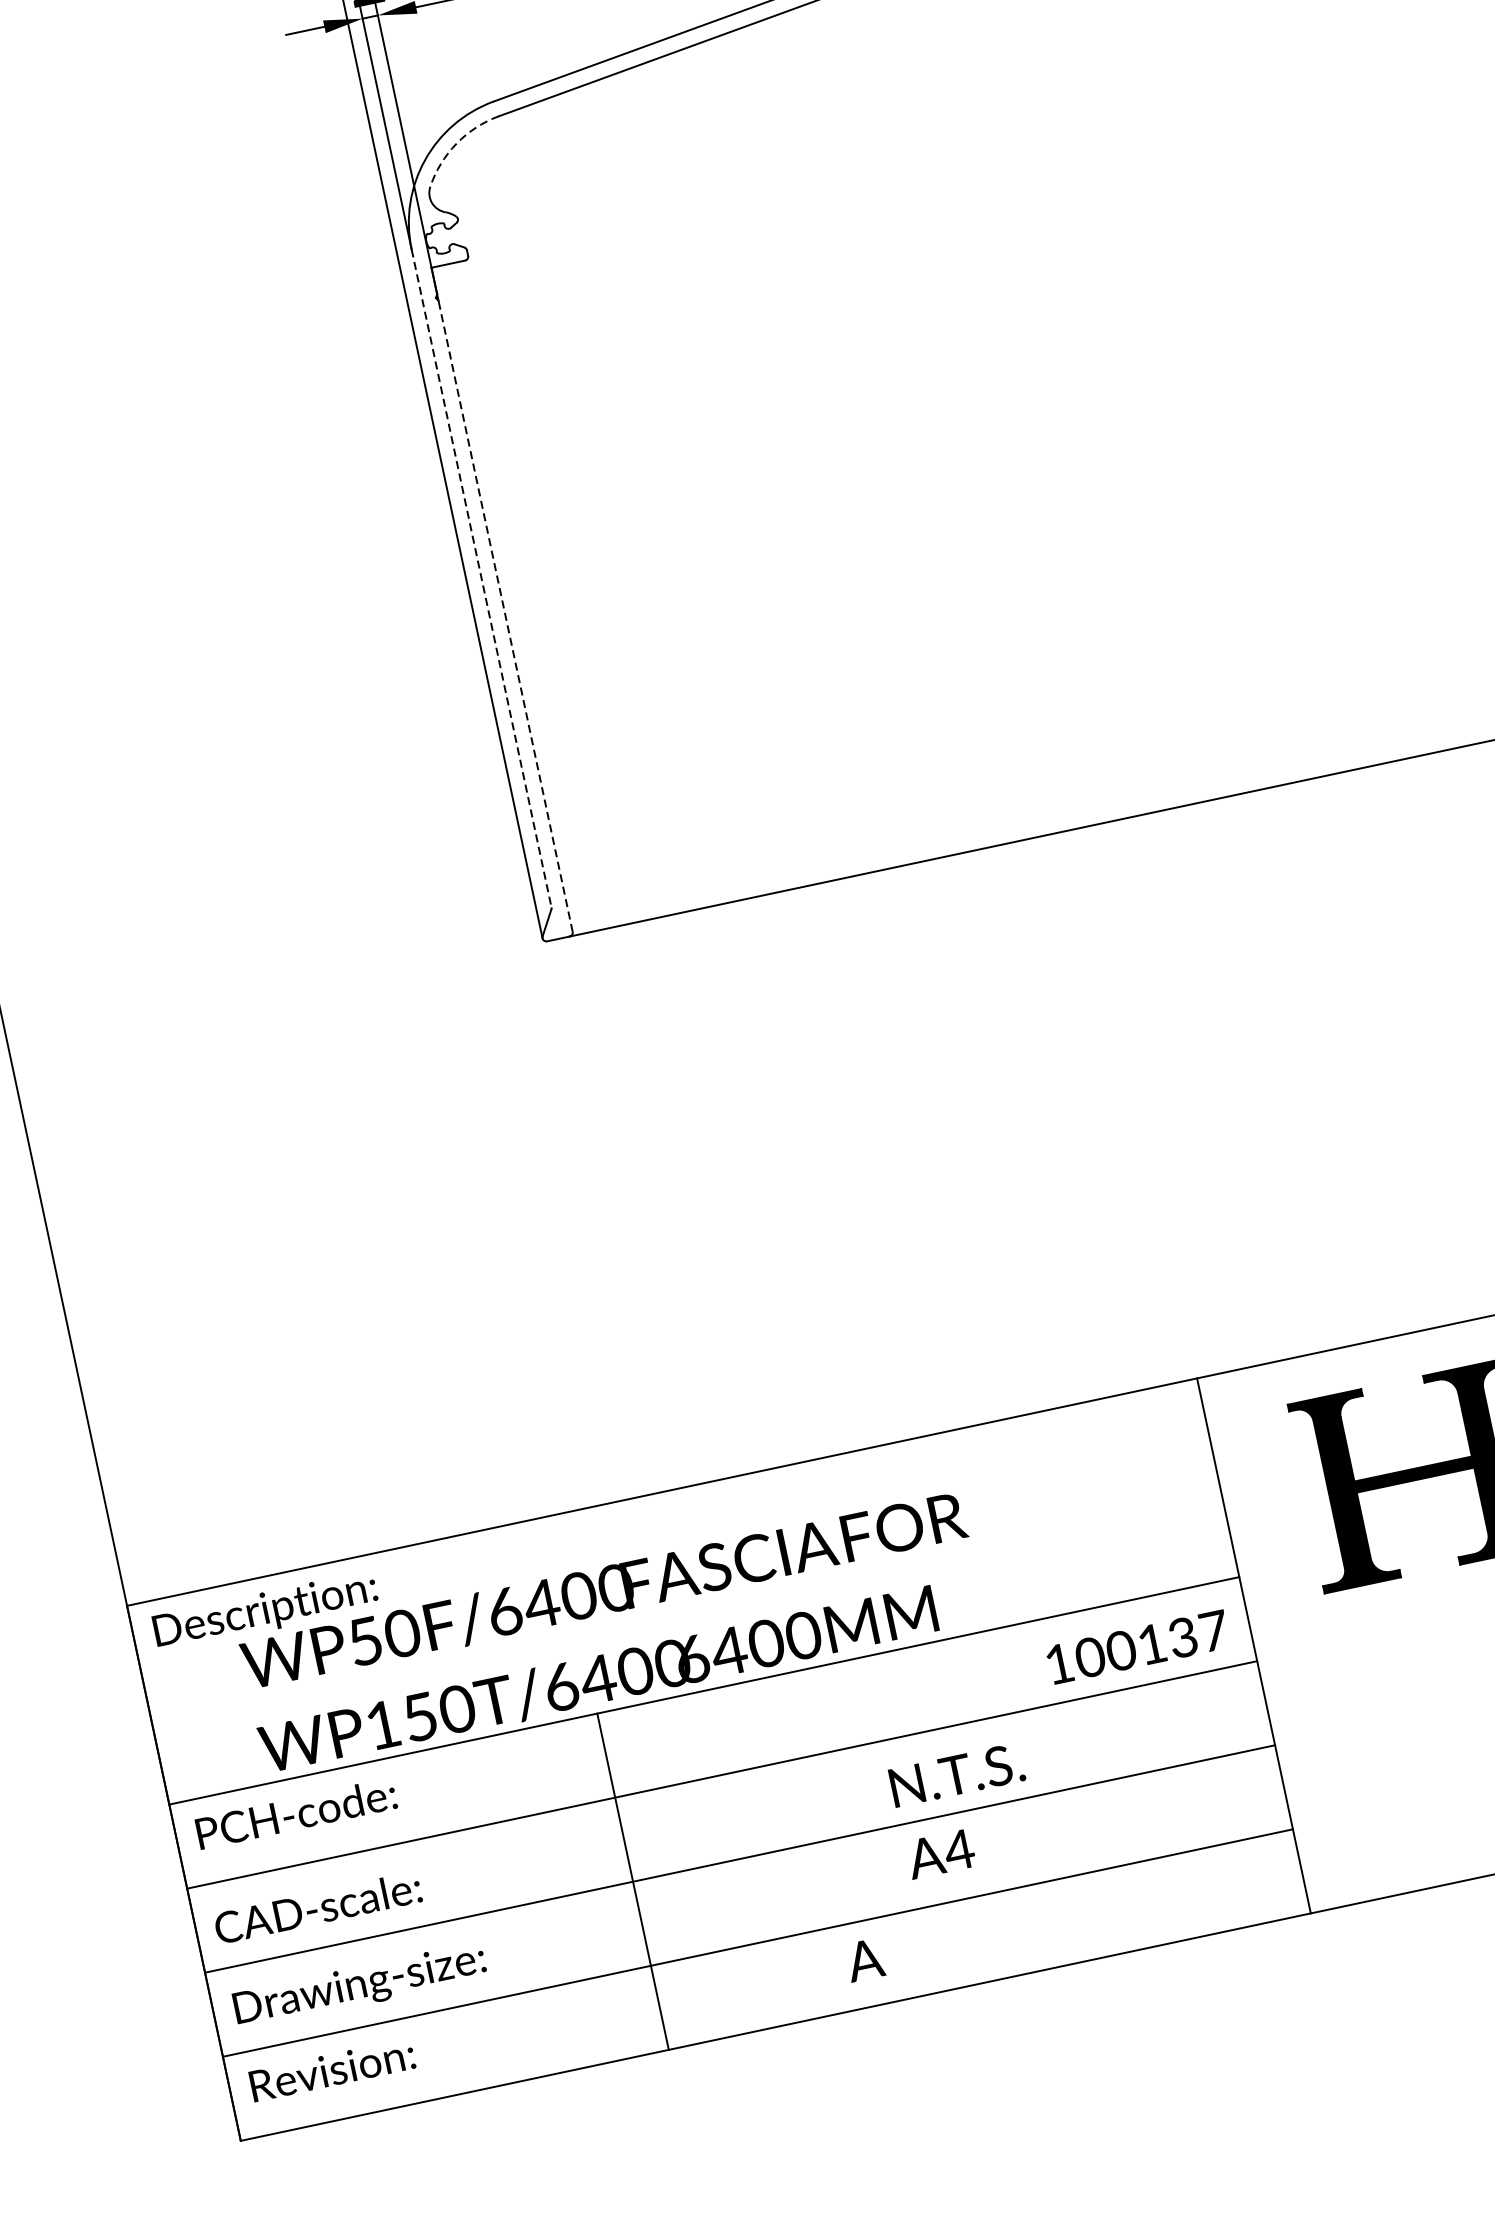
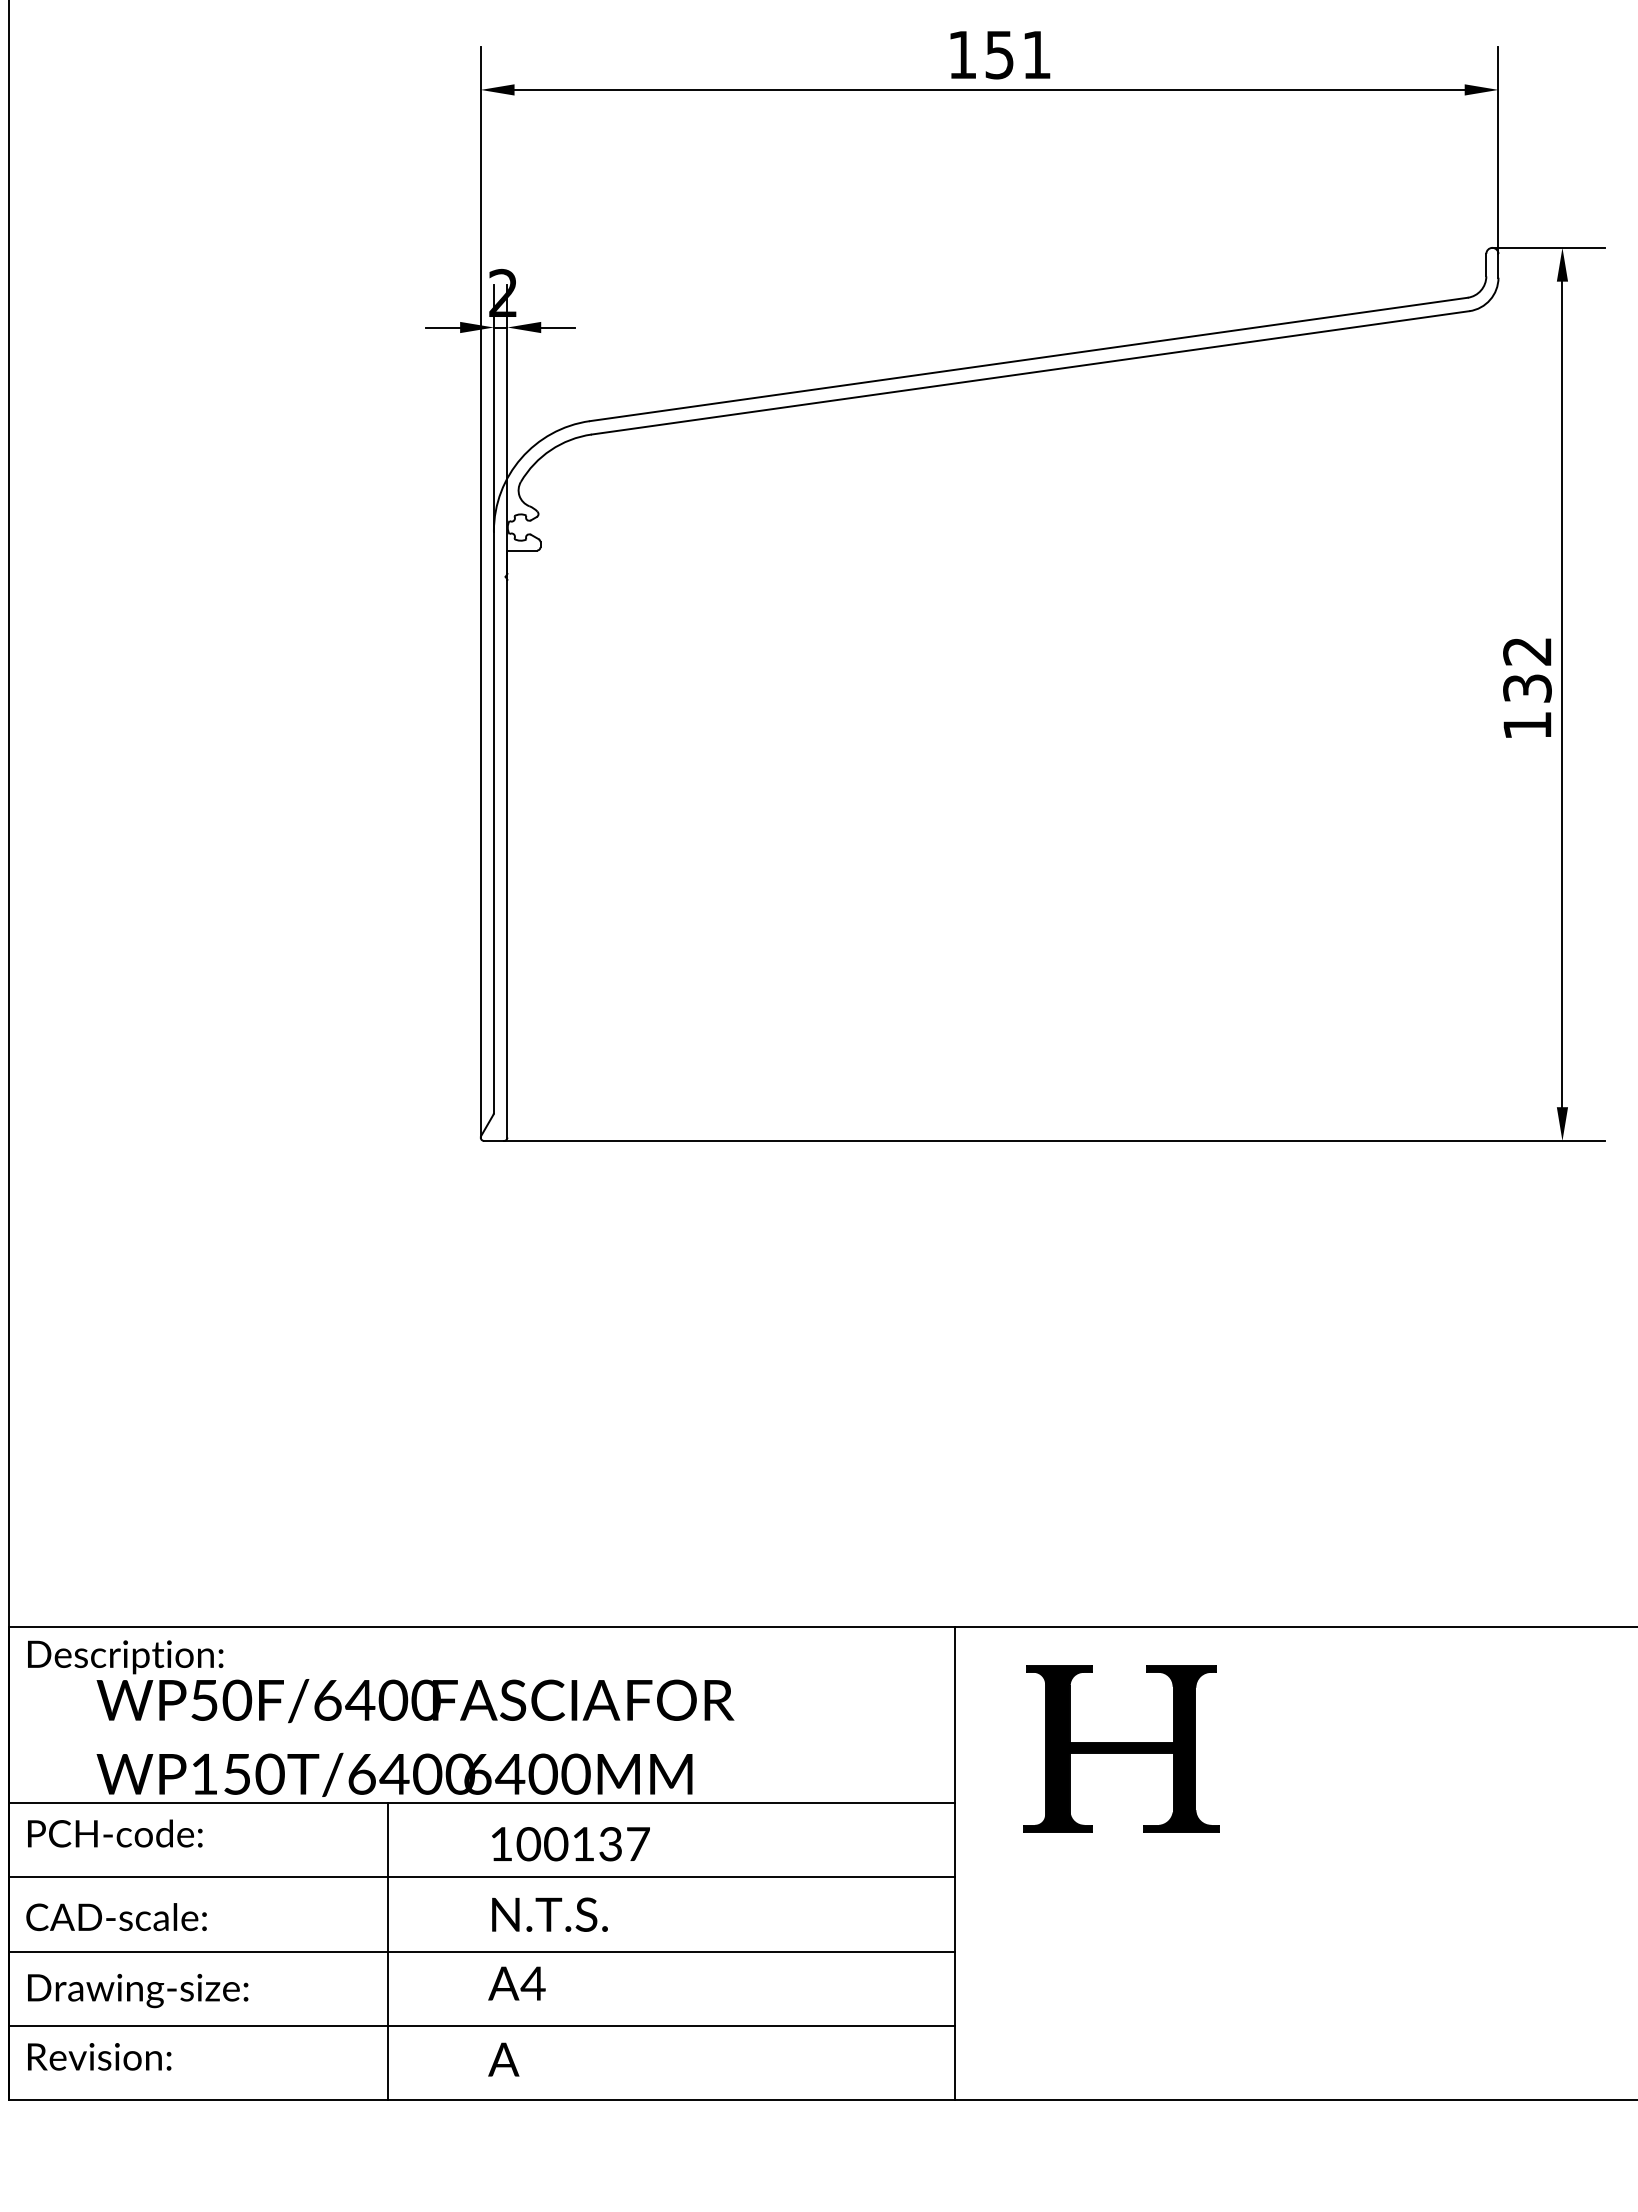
arc: (456, 144) -> (550, 450), dashed -> solid
line: (481, 578) -> (493, 822), dashed -> solid
line: (505, 616) -> (507, 858), dashed -> solid
text: (1137, 1647) -> (570, 1844), moved
text: (956, 1774) -> (549, 1914), moved
text: (940, 1854) -> (516, 1983), moved
text: (864, 1959) -> (503, 2059), moved

